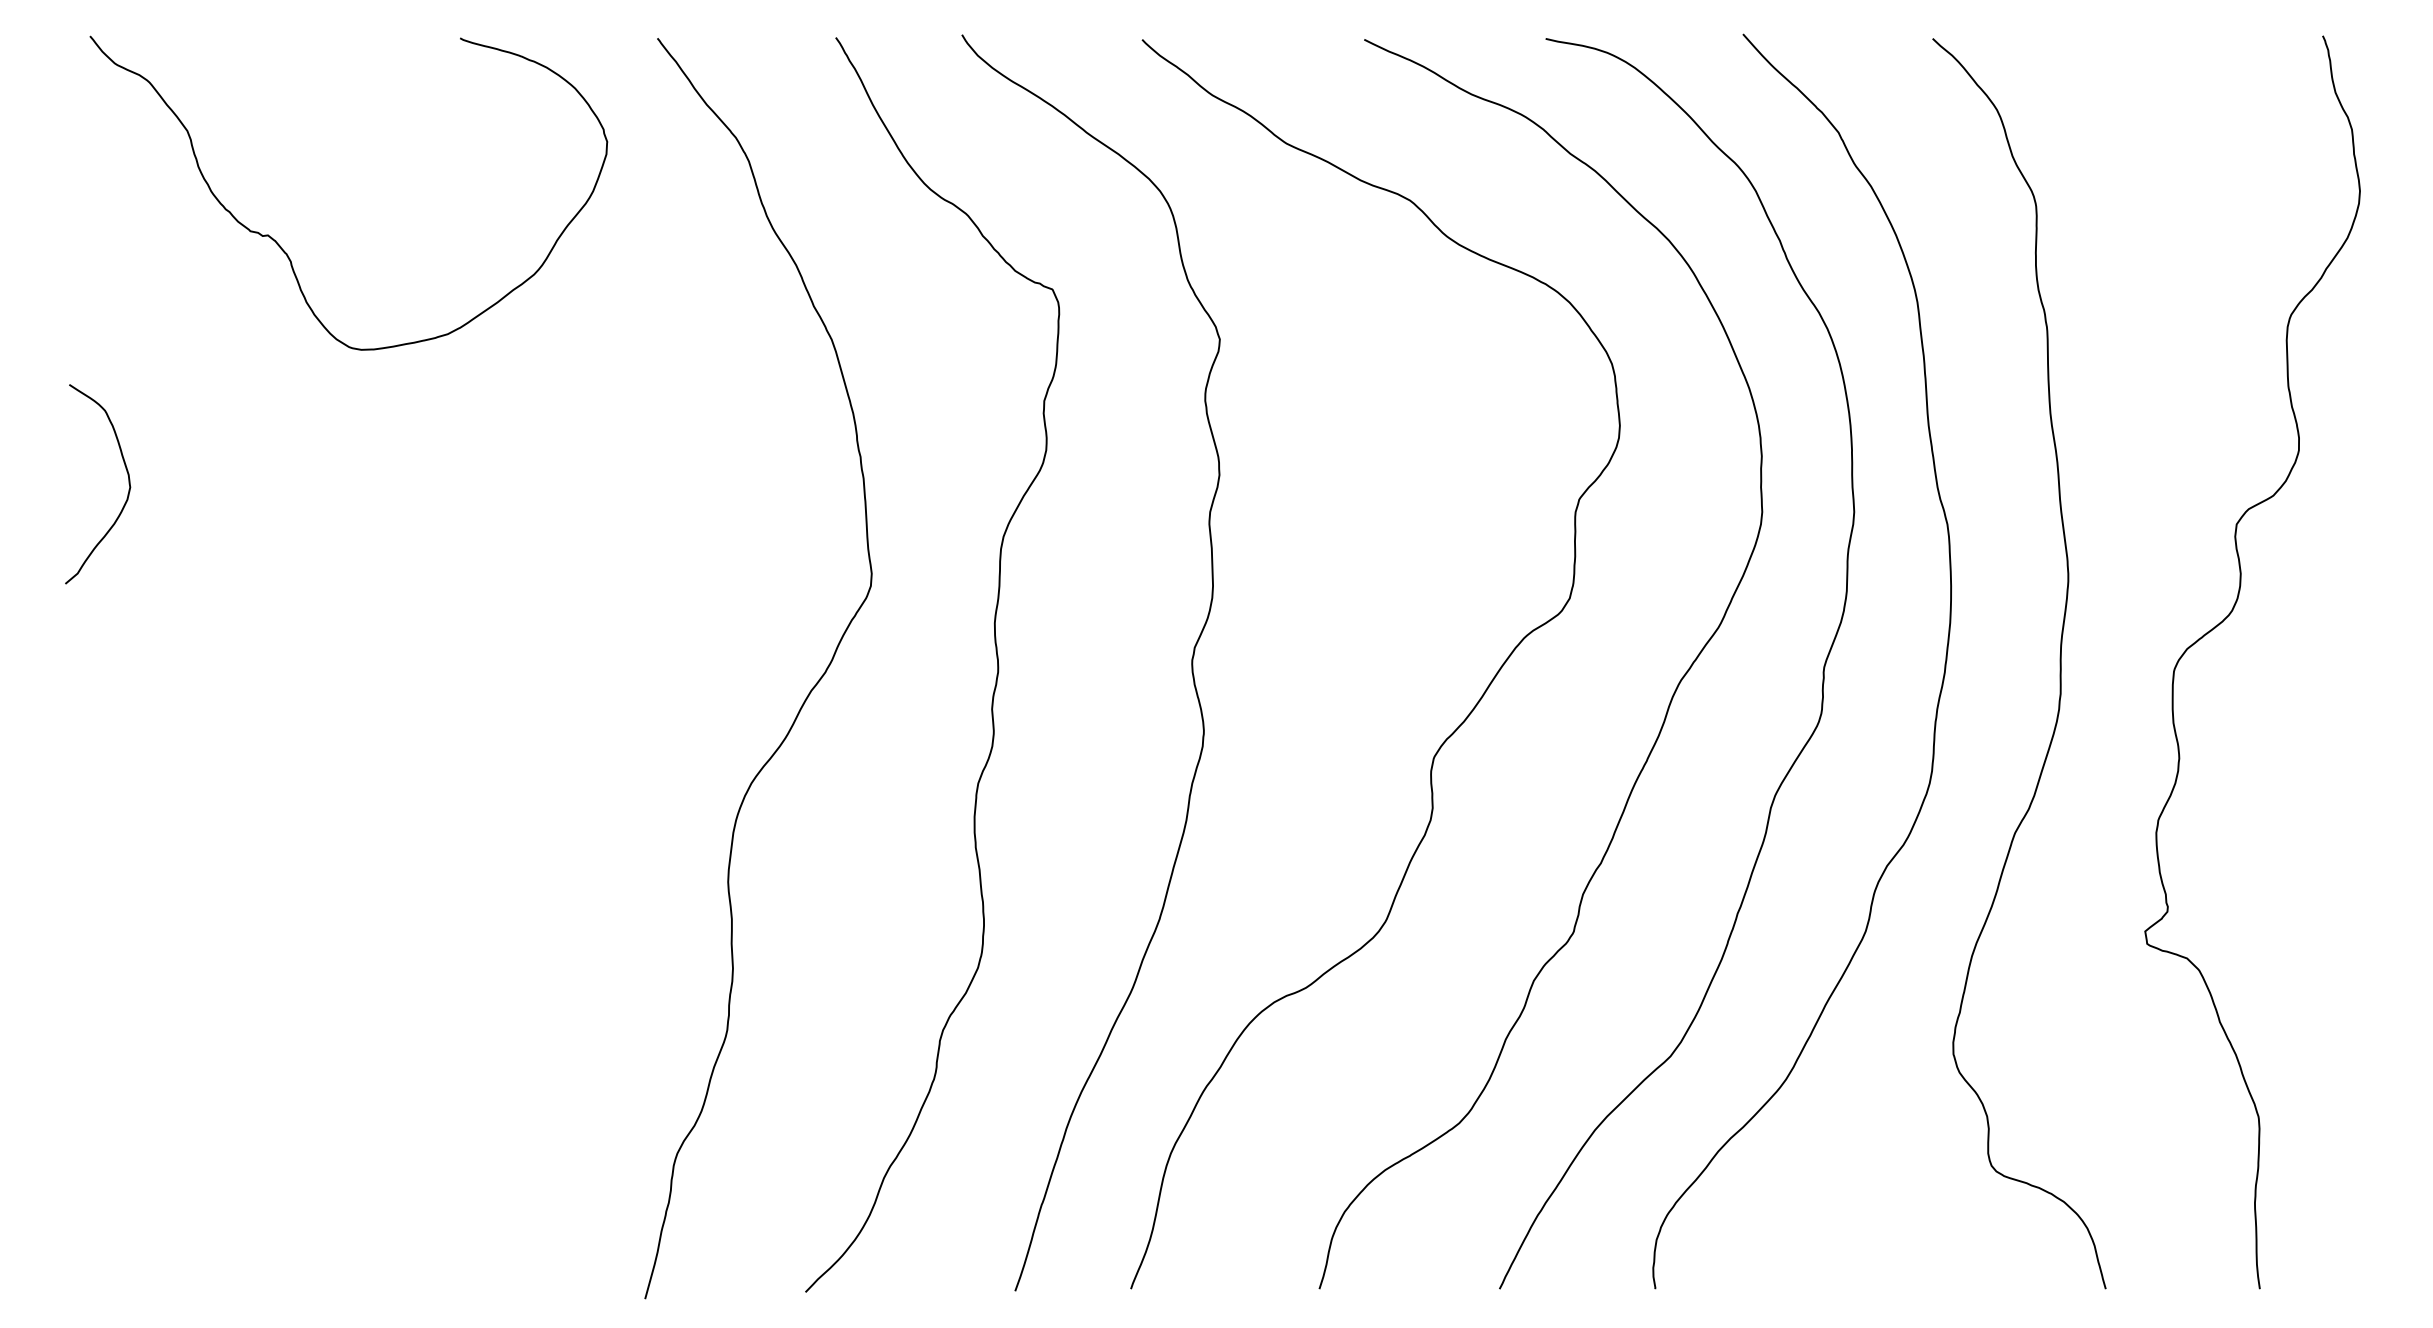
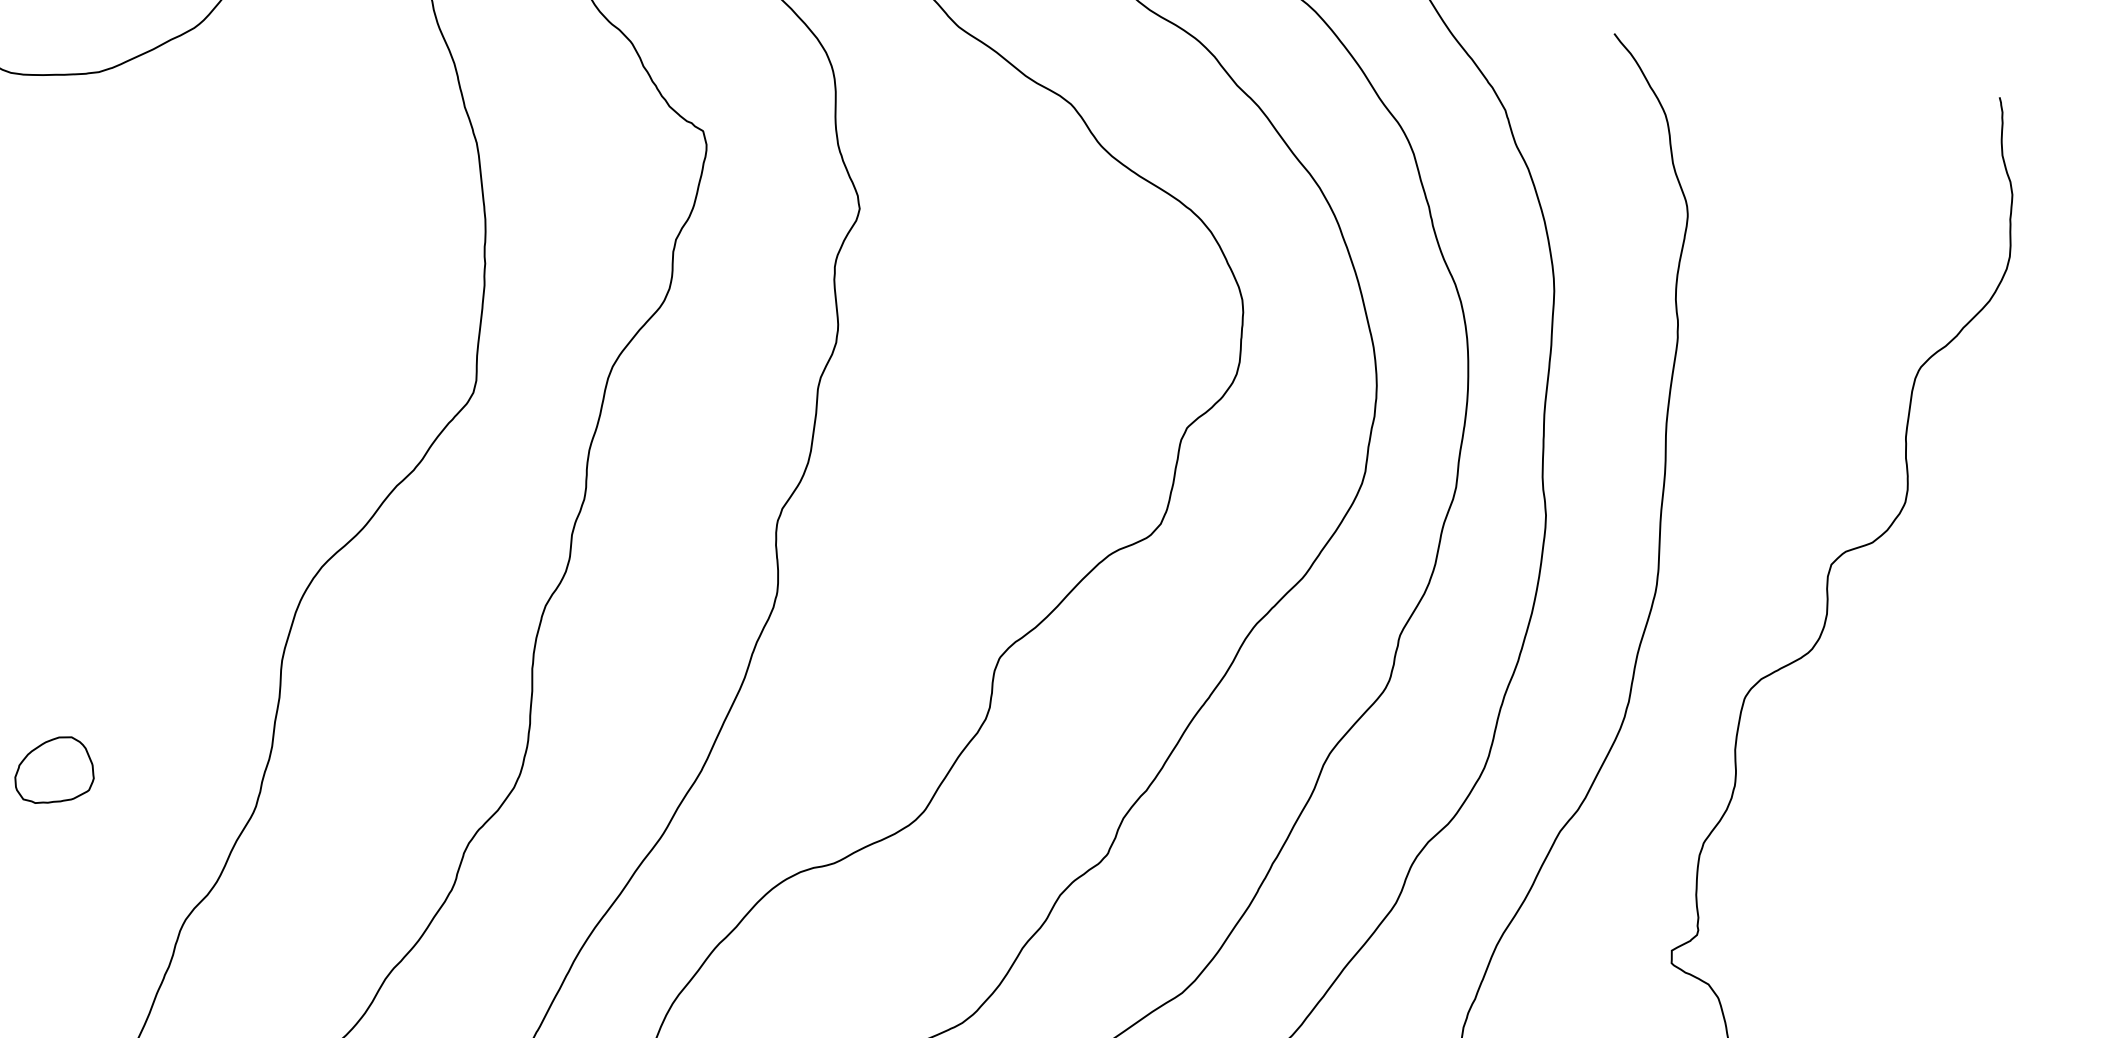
part: (523, 1028) -> (55, 770), added

